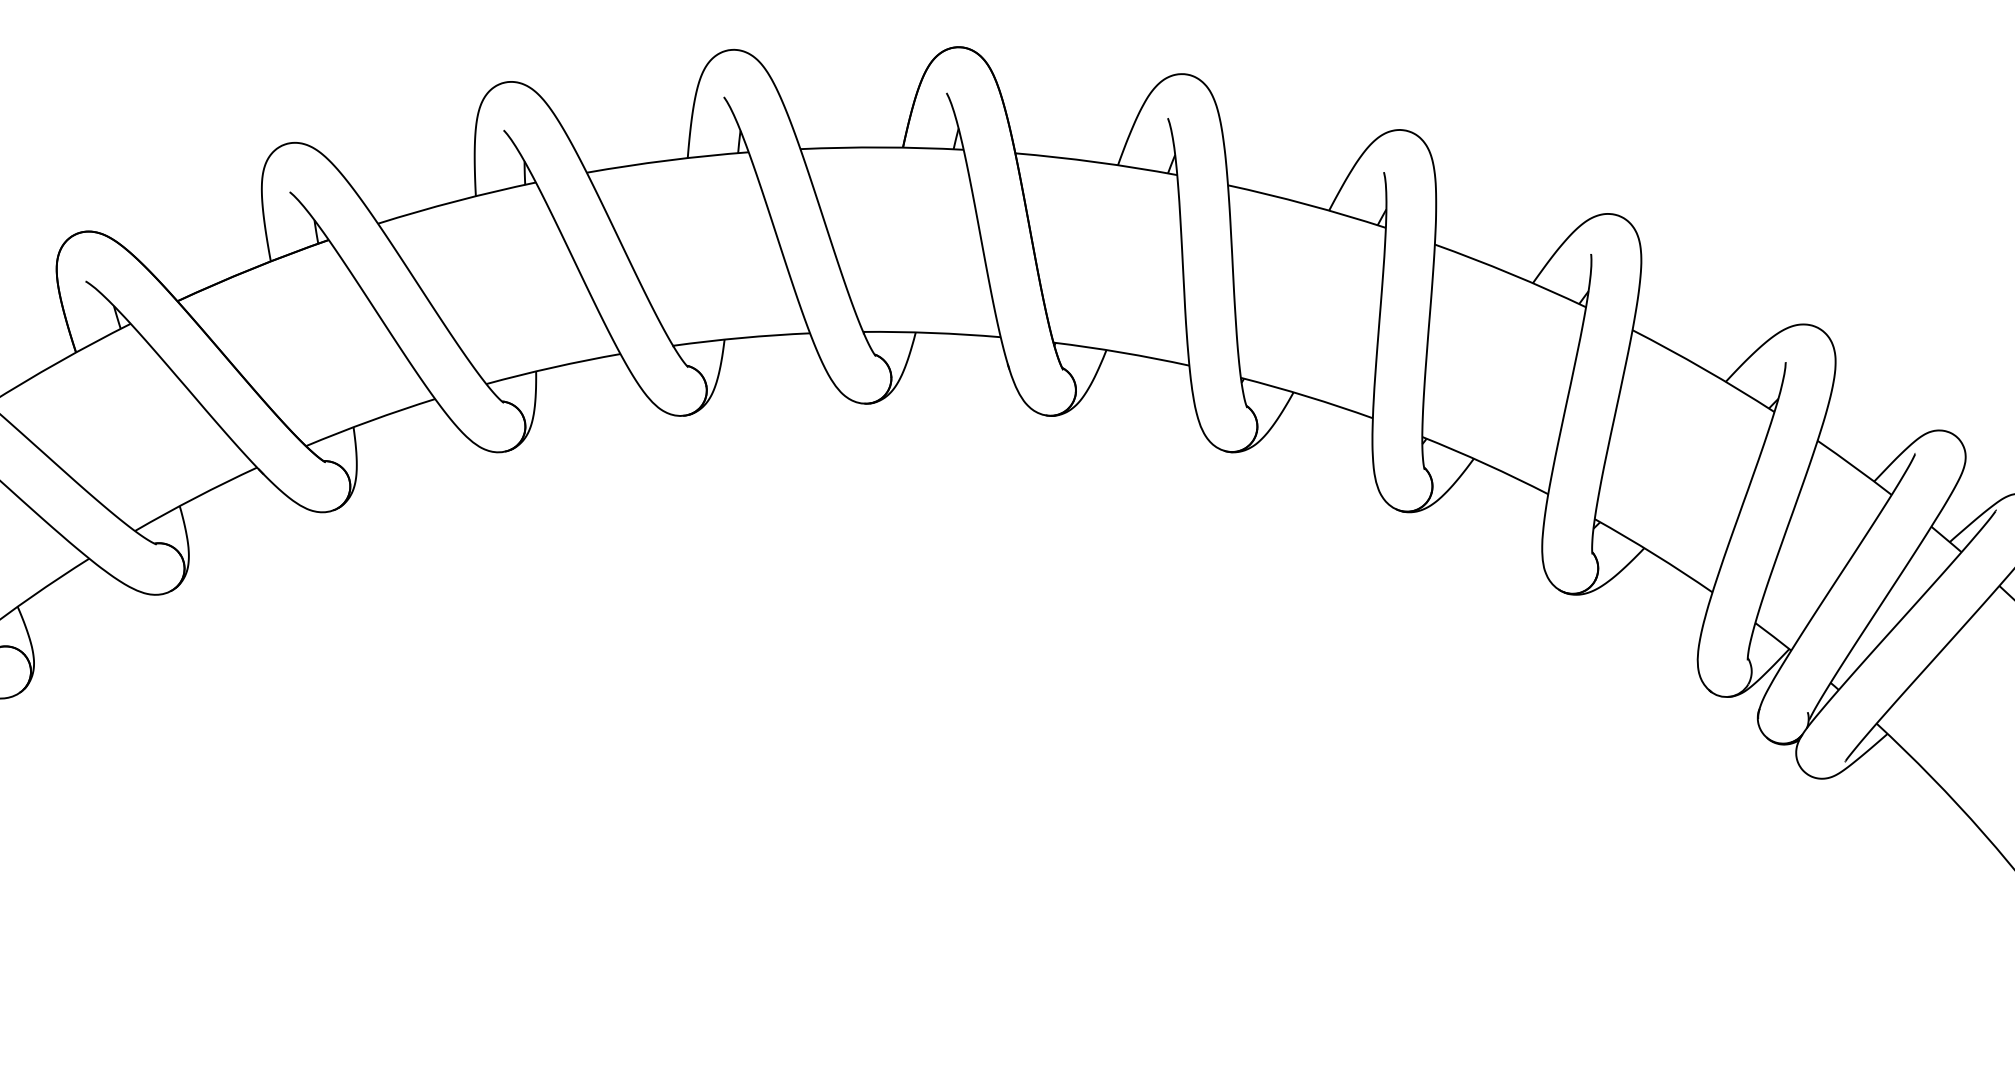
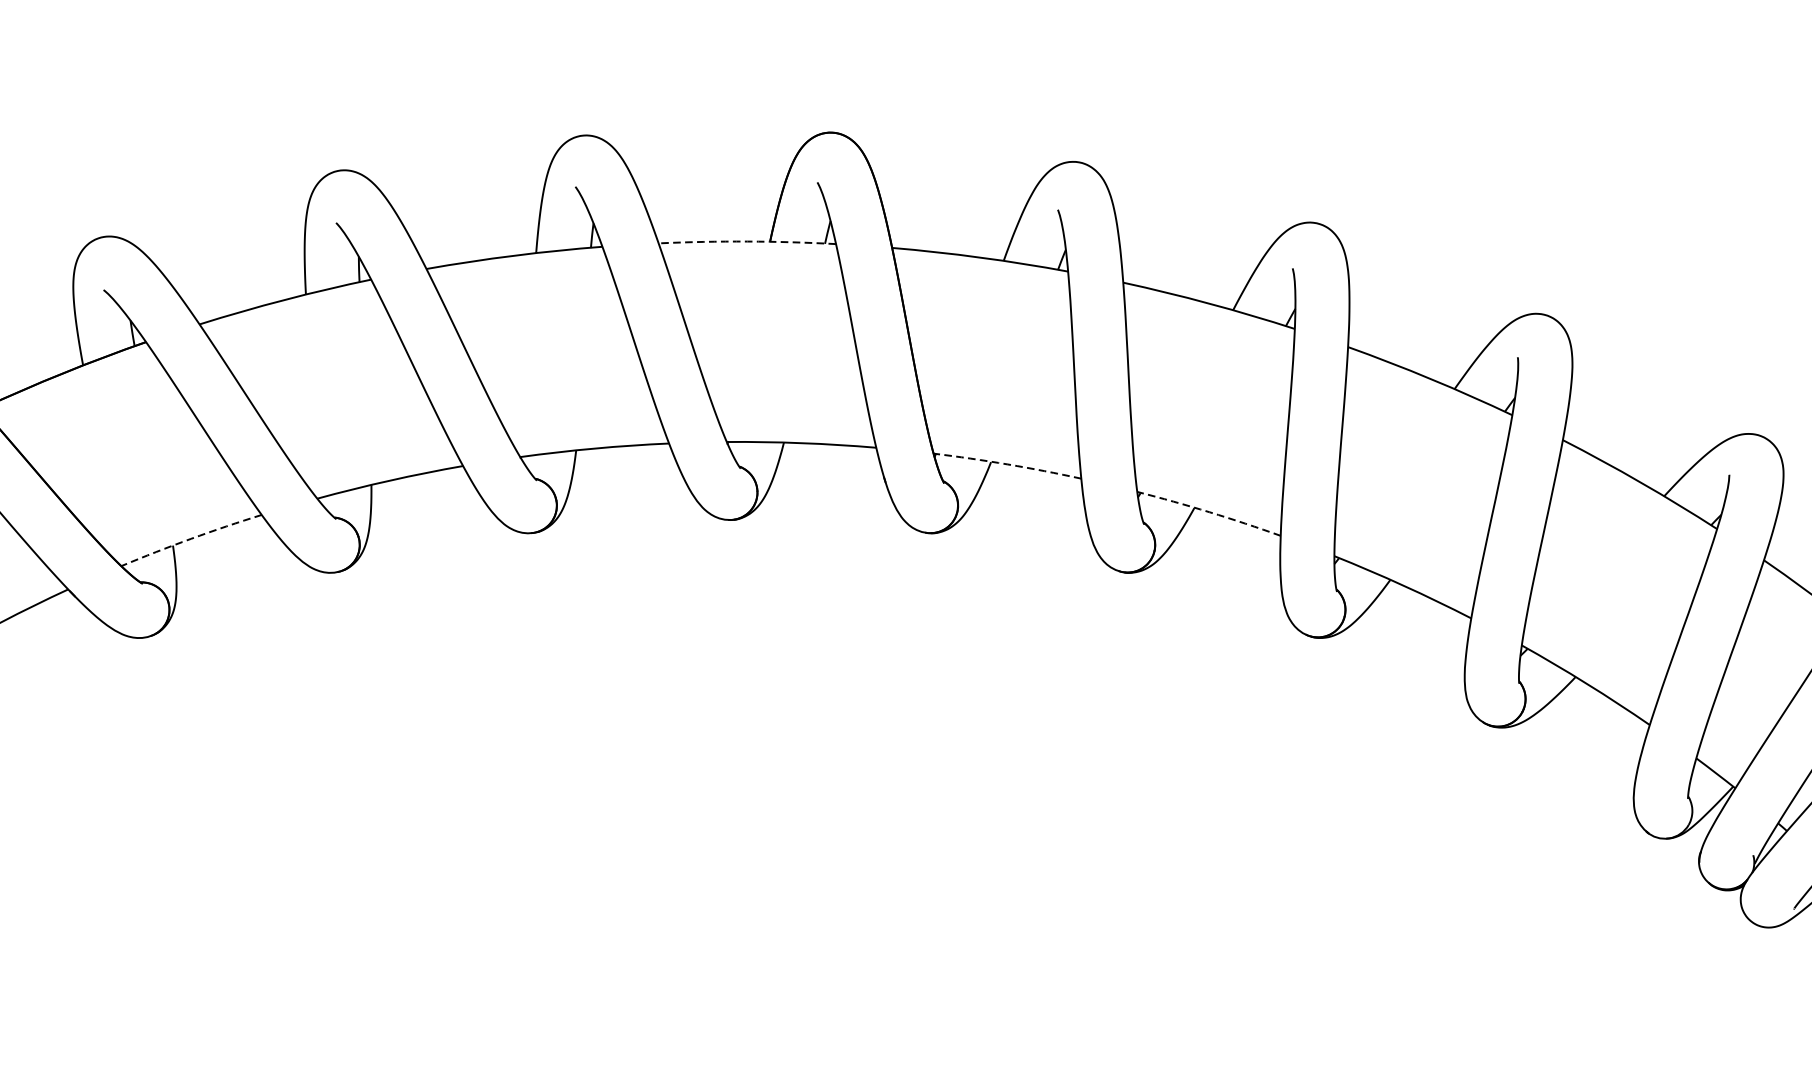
arc: (882, 147) -> (747, 241), solid -> dashed
arc: (1121, 352) -> (1007, 464), solid -> dashed
arc: (1307, 396) -> (1209, 512), solid -> dashed
arc: (370, 421) -> (191, 539), solid -> dashed

